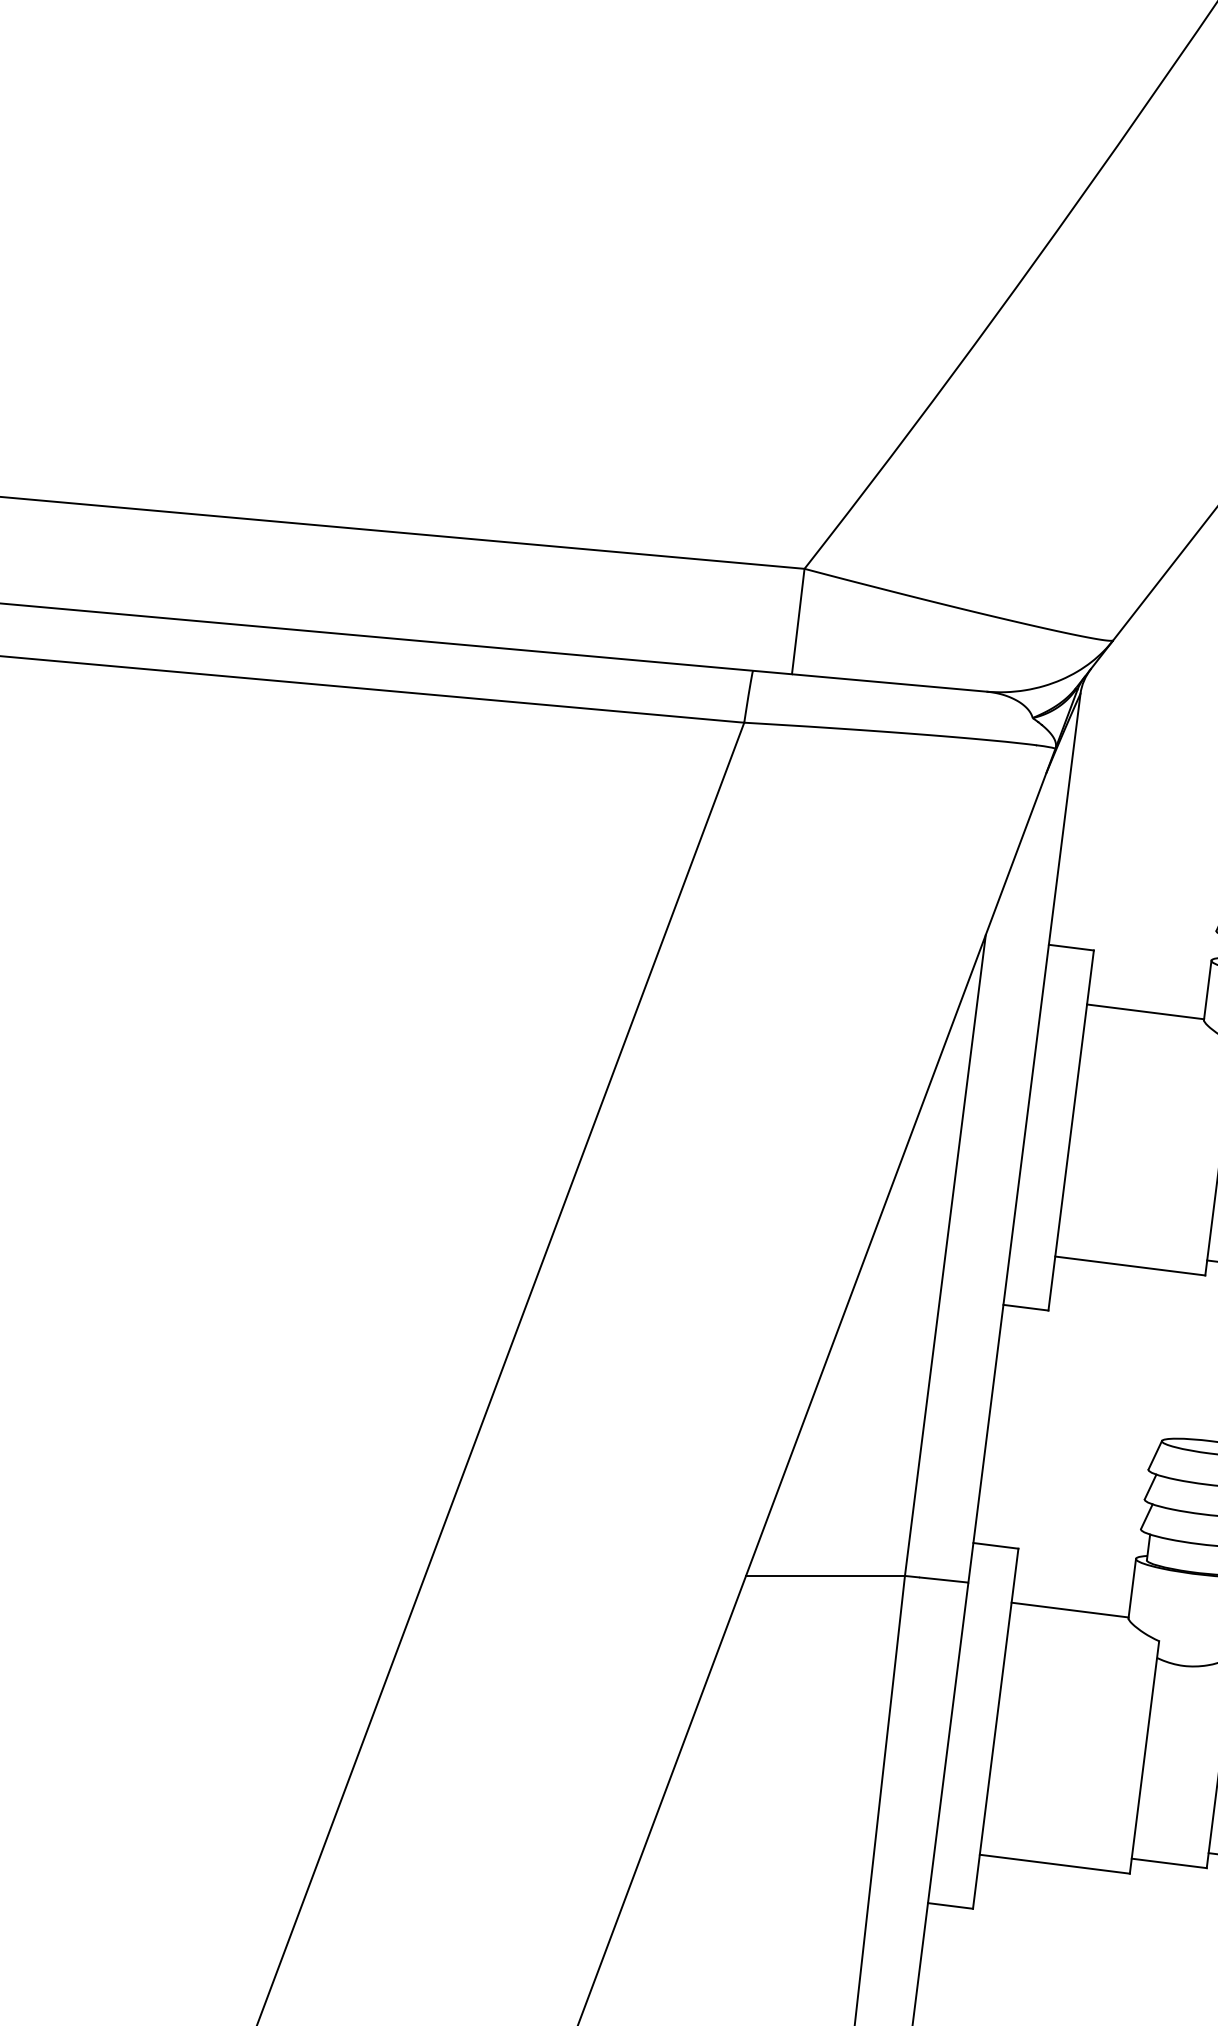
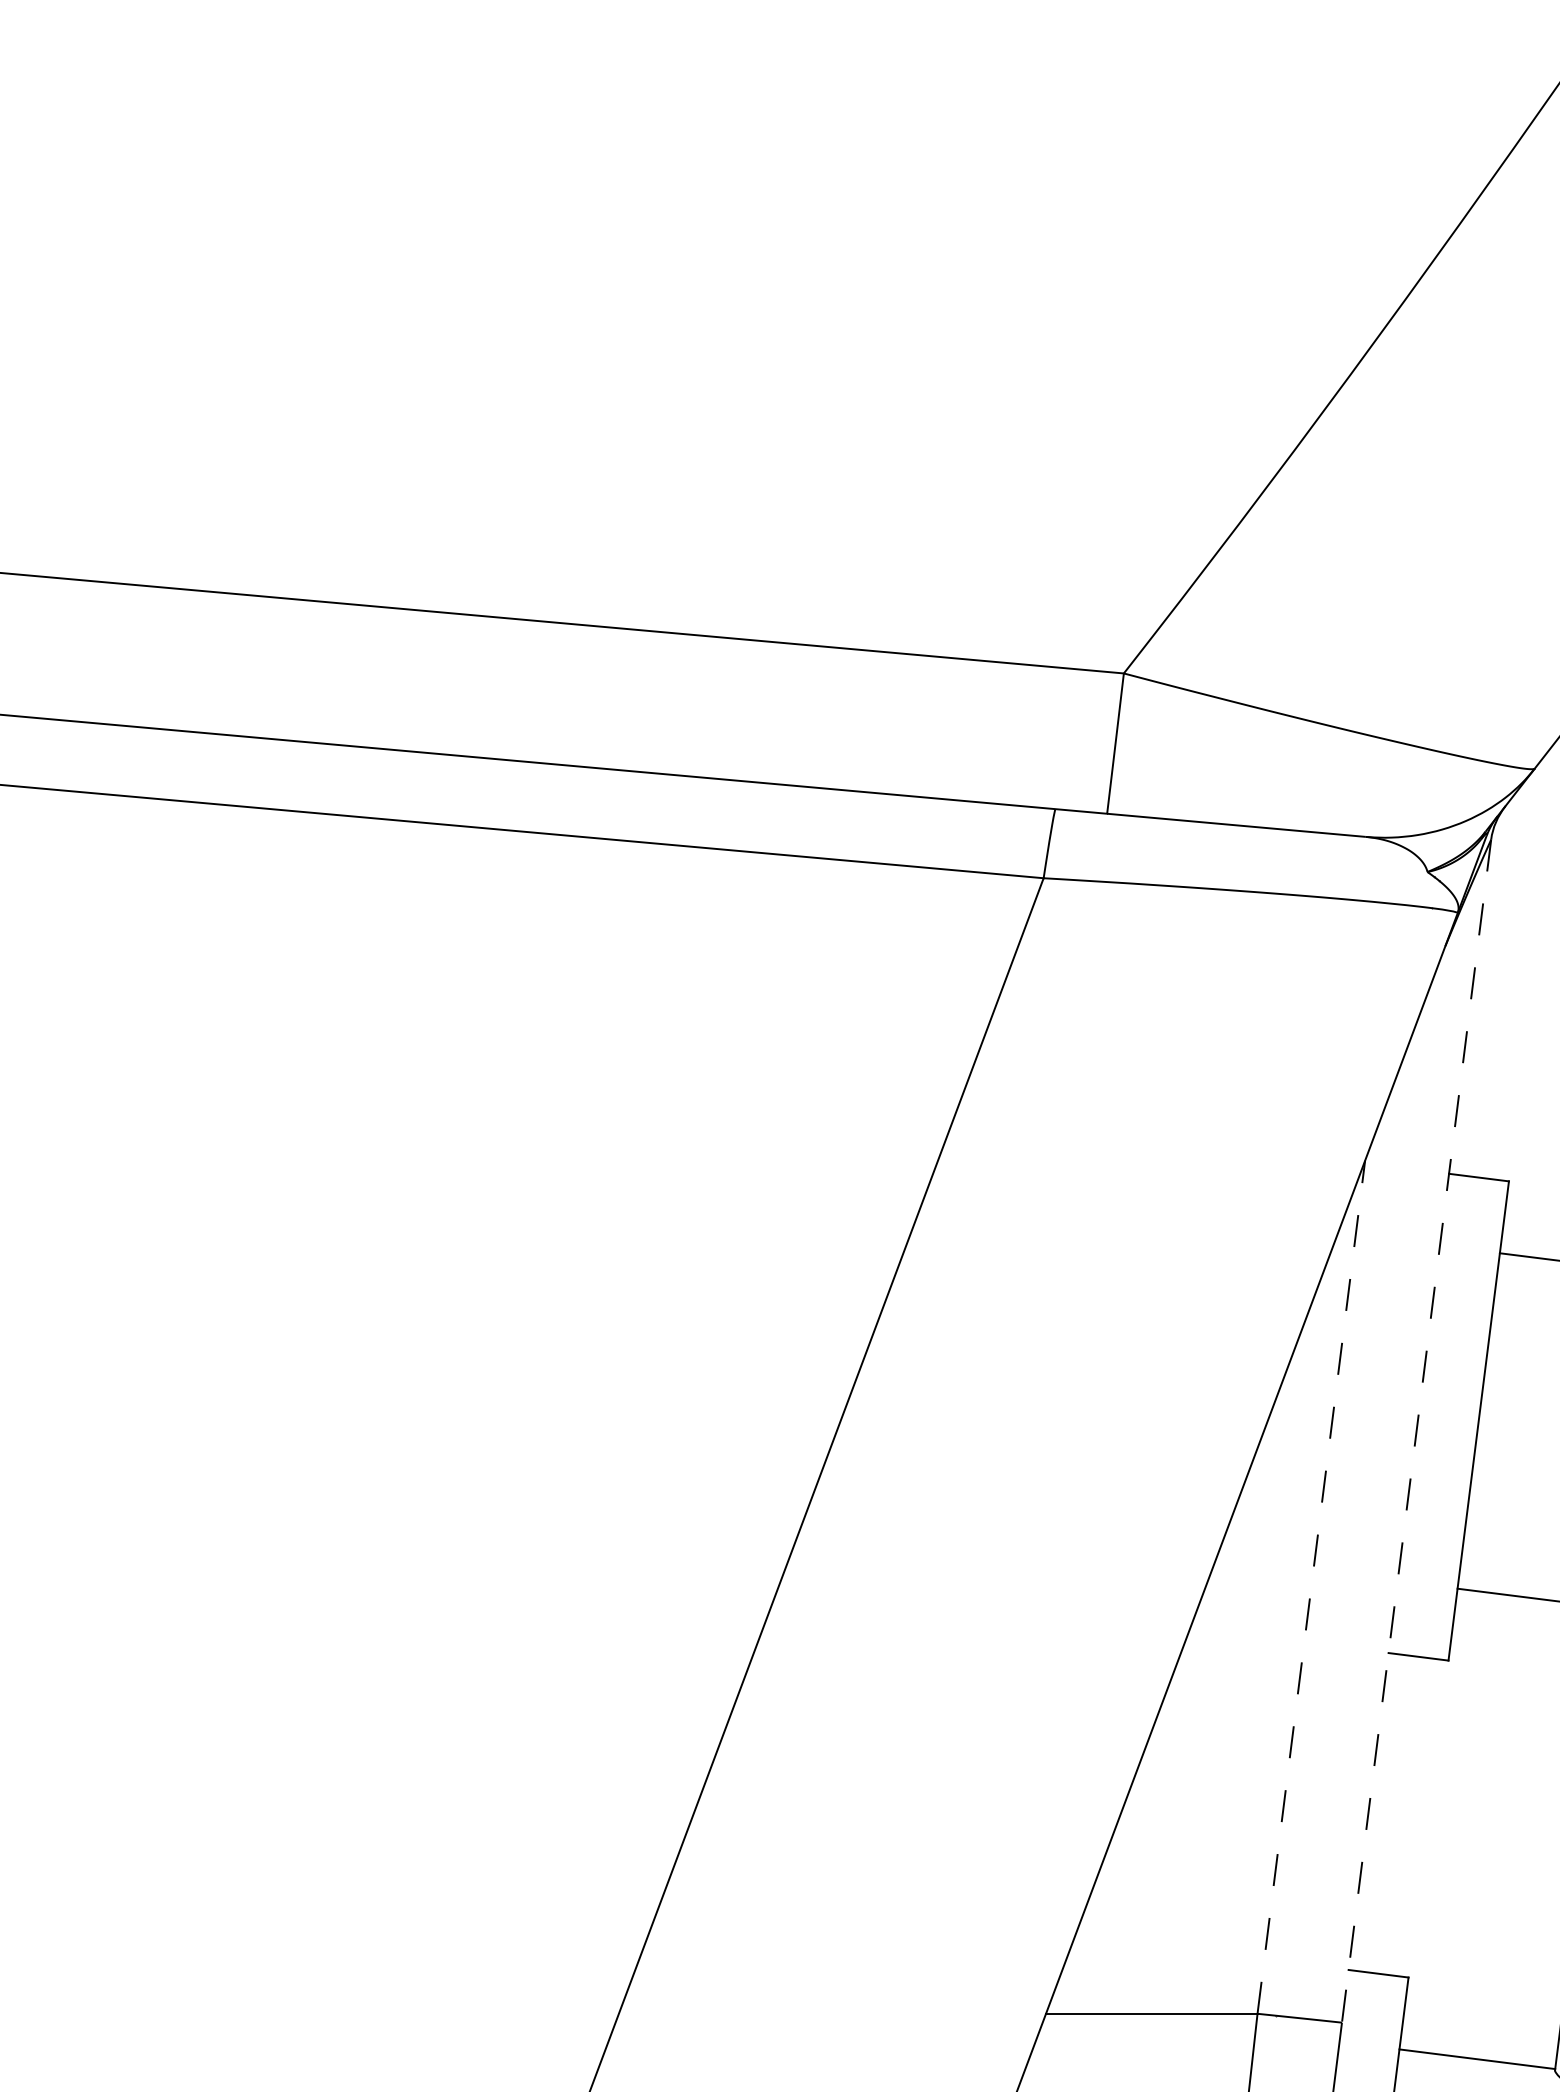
line: (1024, 1138) -> (1416, 1431), solid -> dashed
line: (945, 1254) -> (1311, 1585), solid -> dashed

